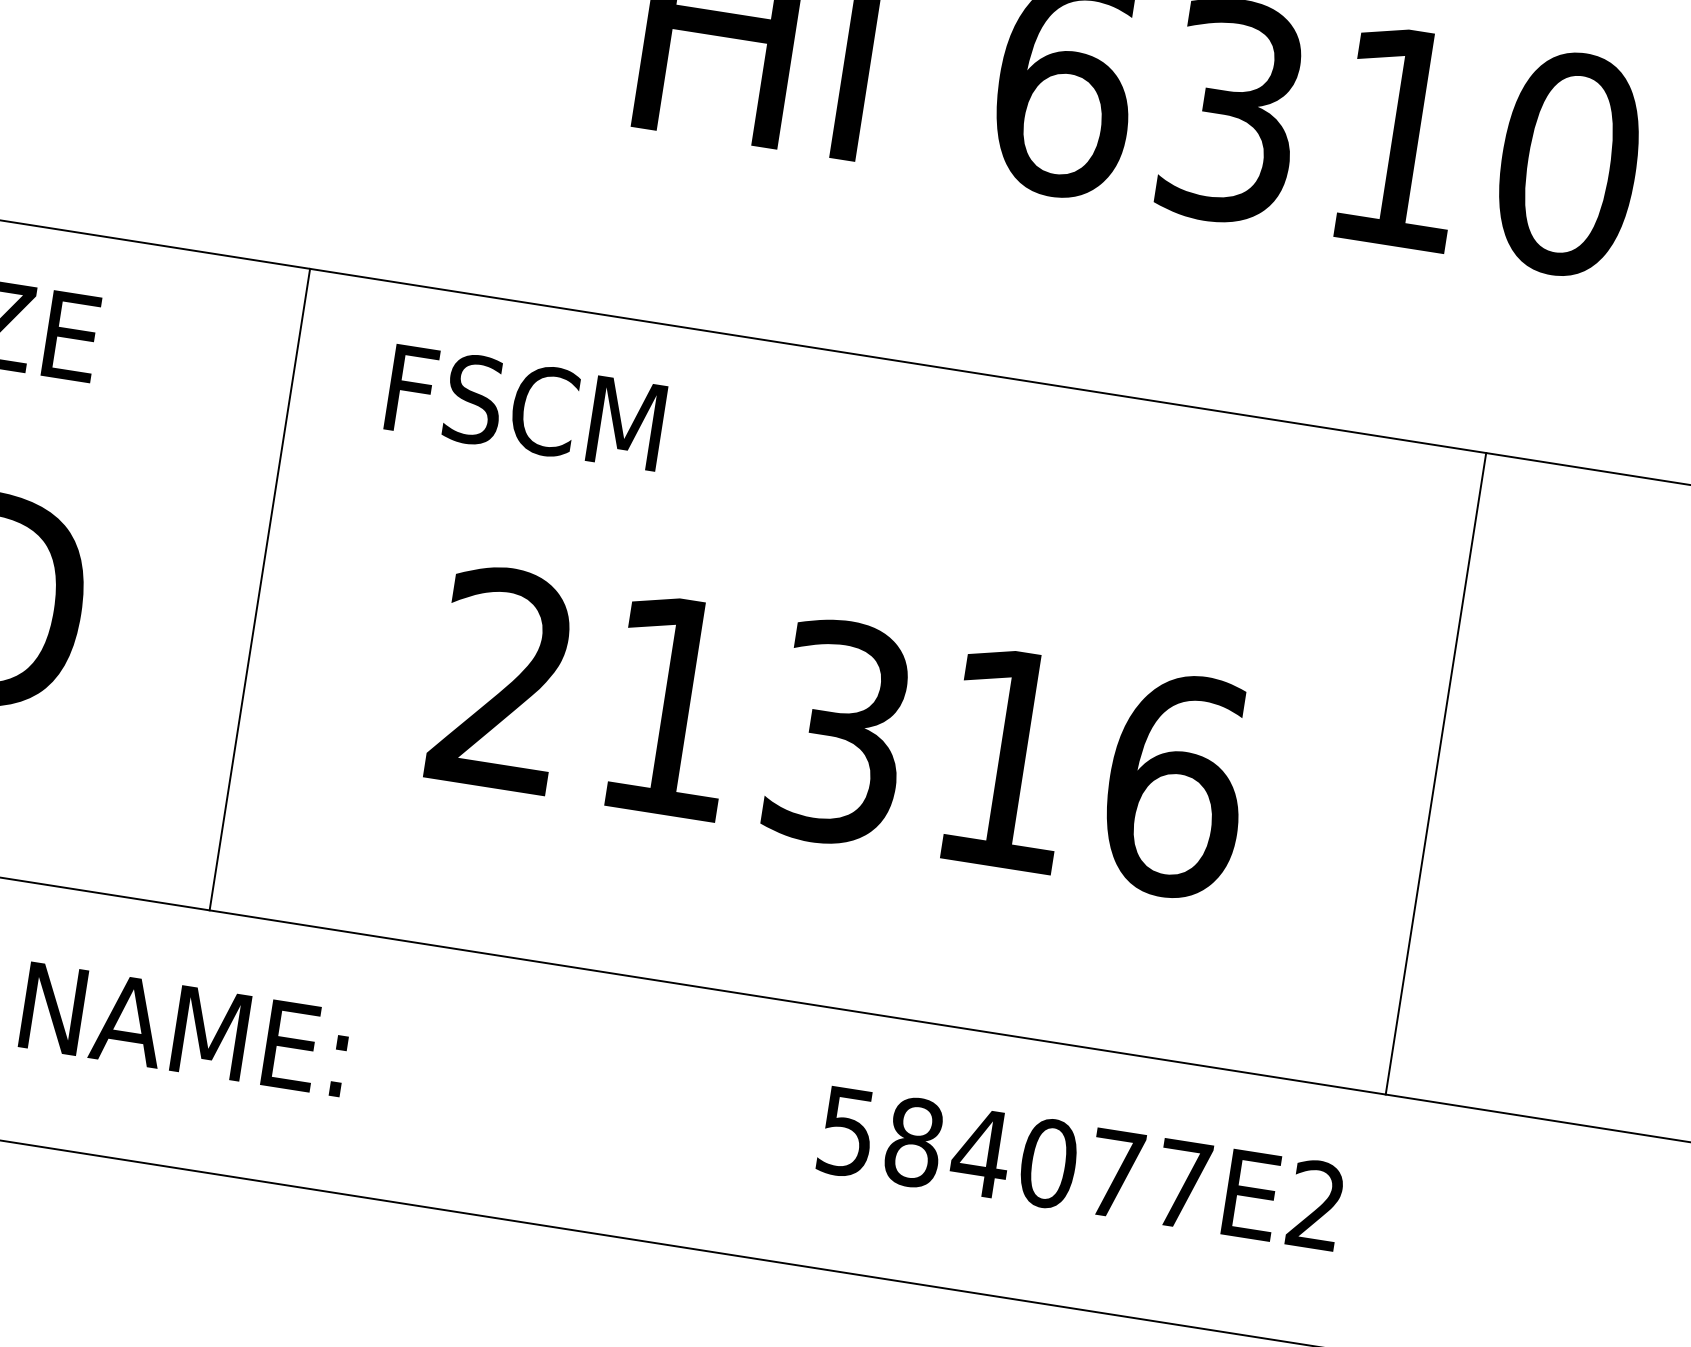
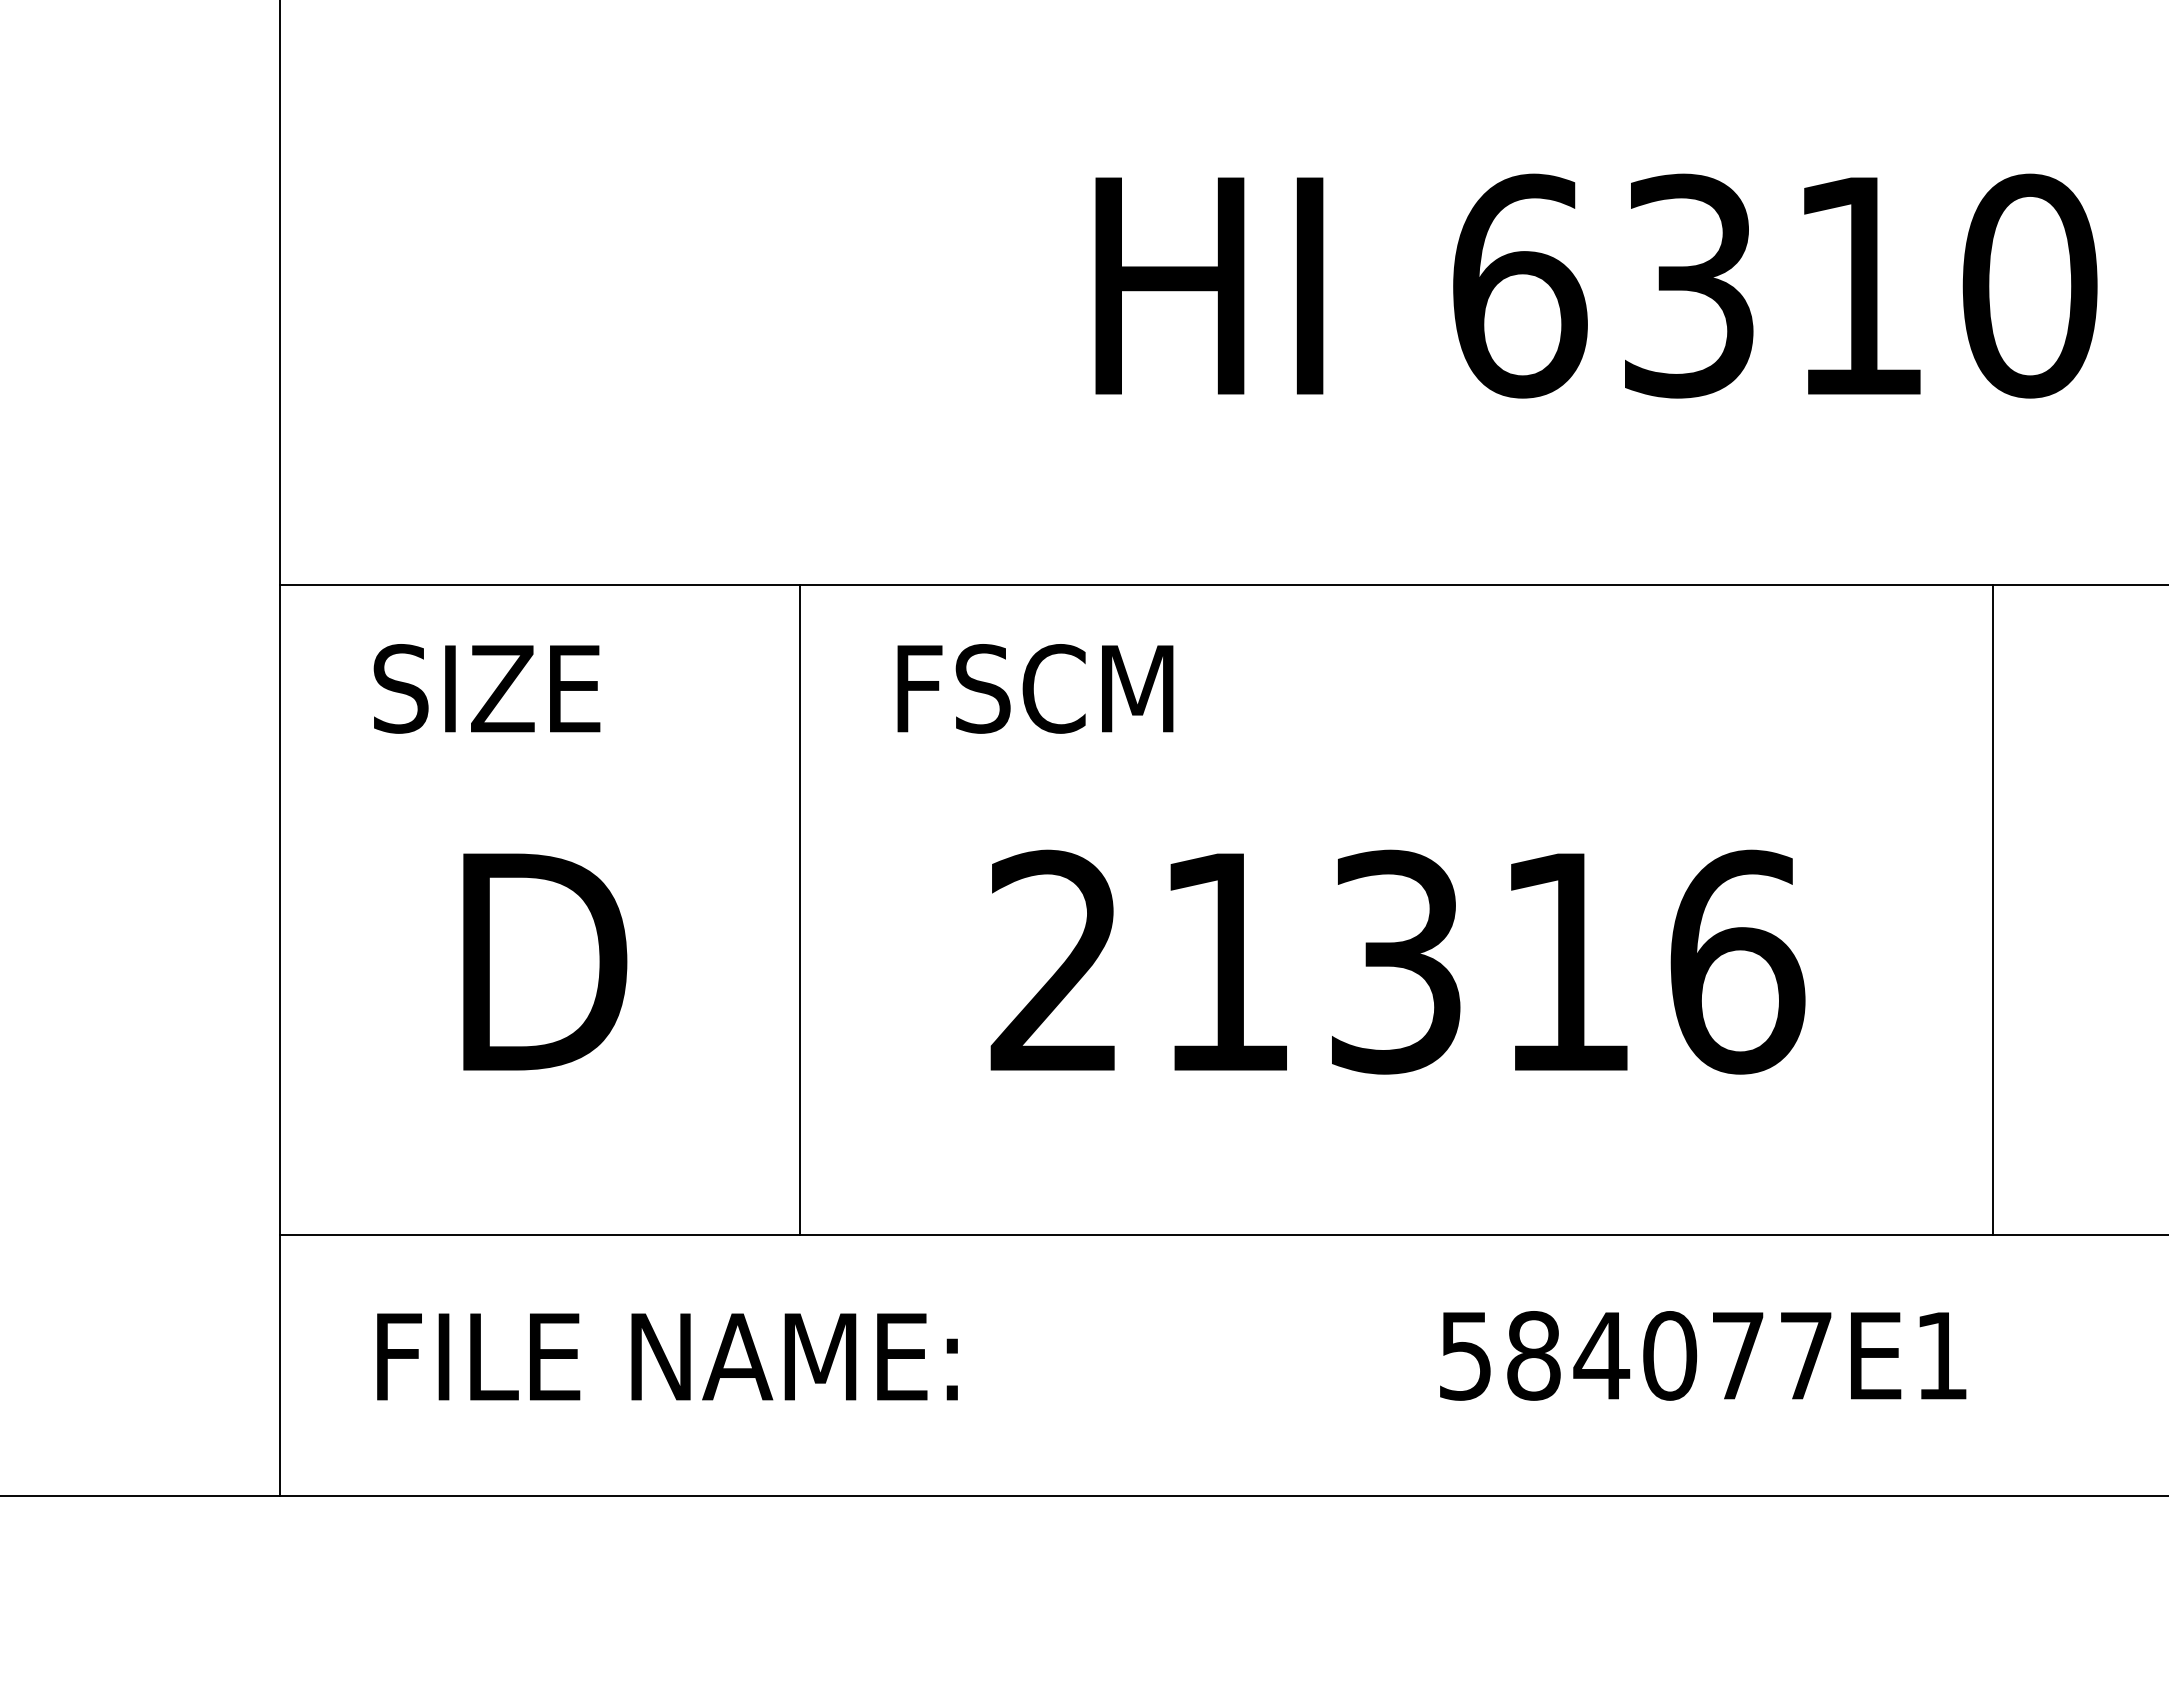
text: (1315, 1204) -> (1940, 1355), 584077E2 -> 584077E1

